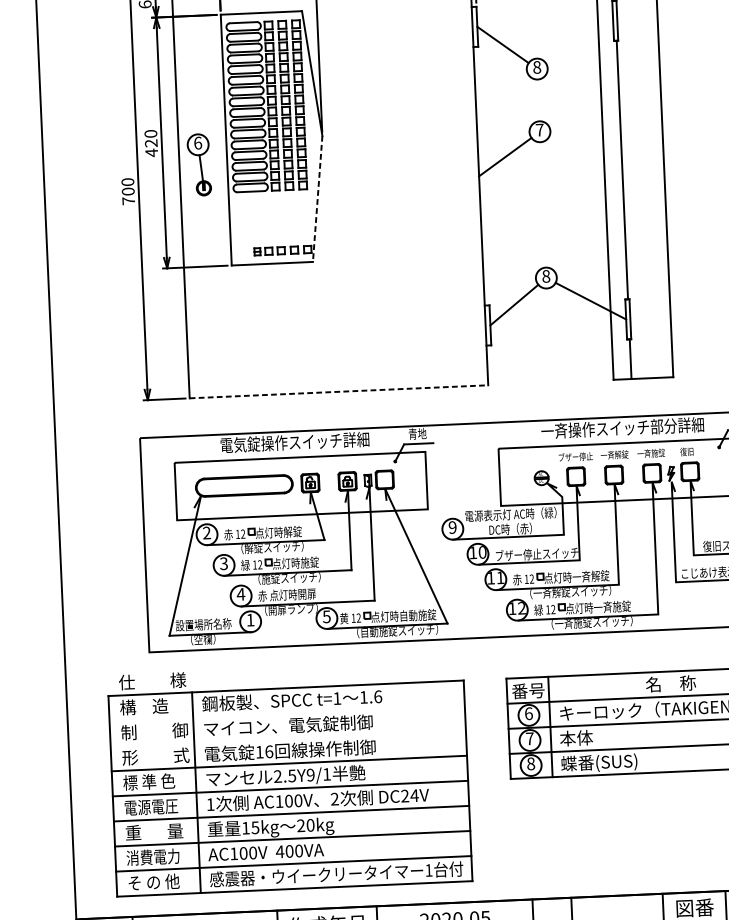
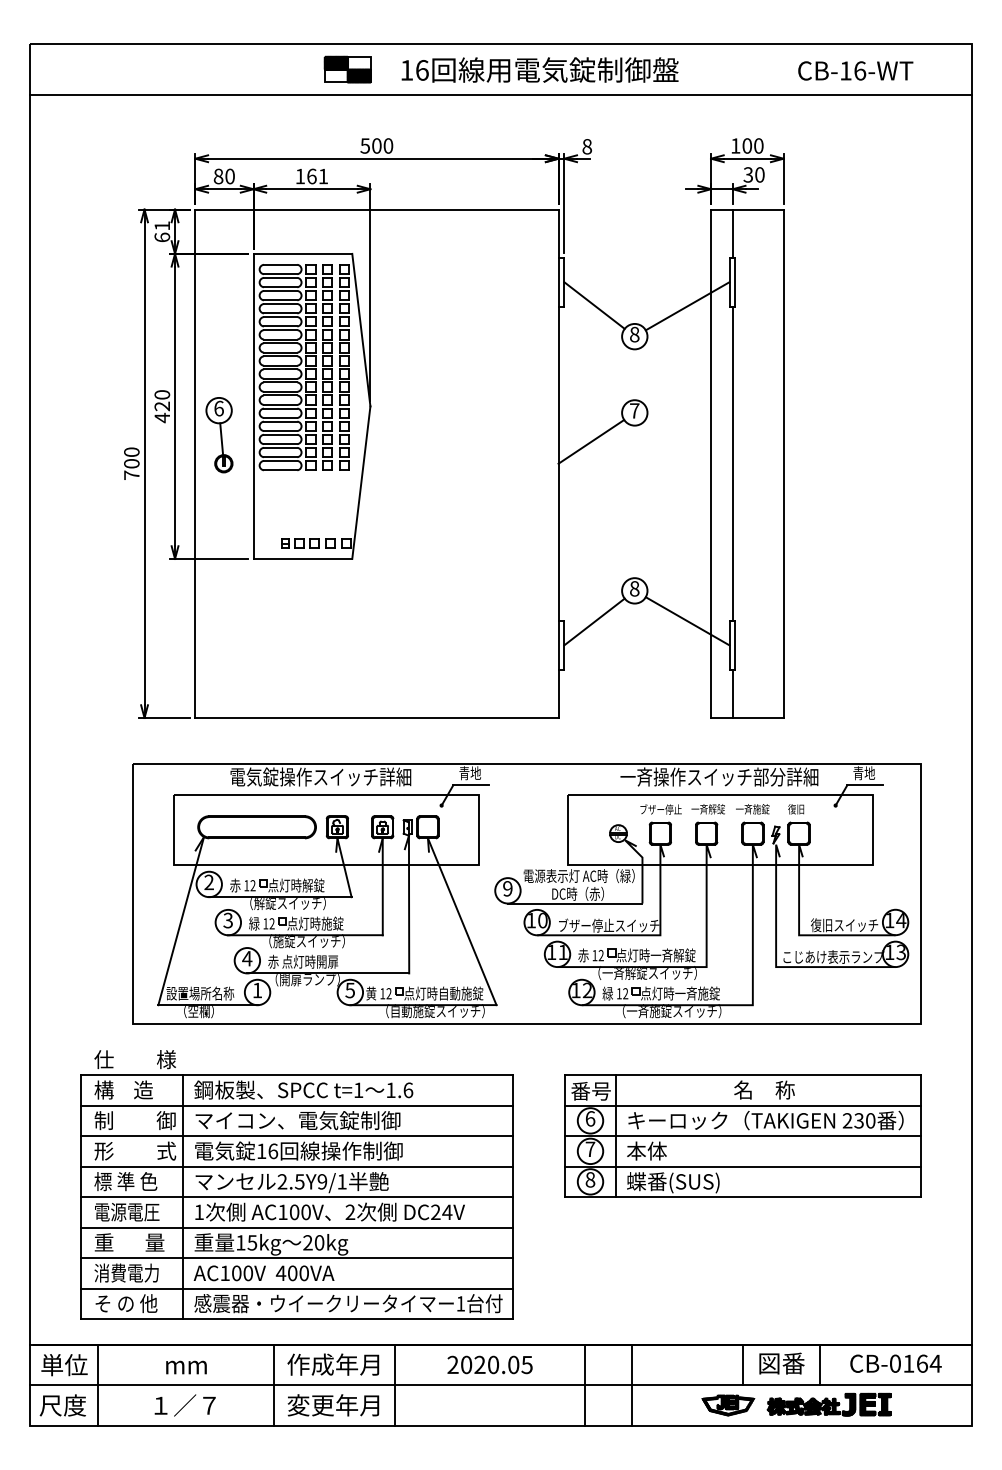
line: (579, 42) -> (687, 306), added
line: (317, 198) -> (361, 482), dashed -> solid
line: (338, 391) -> (376, 717), dashed -> solid
line: (287, 713) -> (297, 1105), added
line: (288, 738) -> (297, 1136), added

